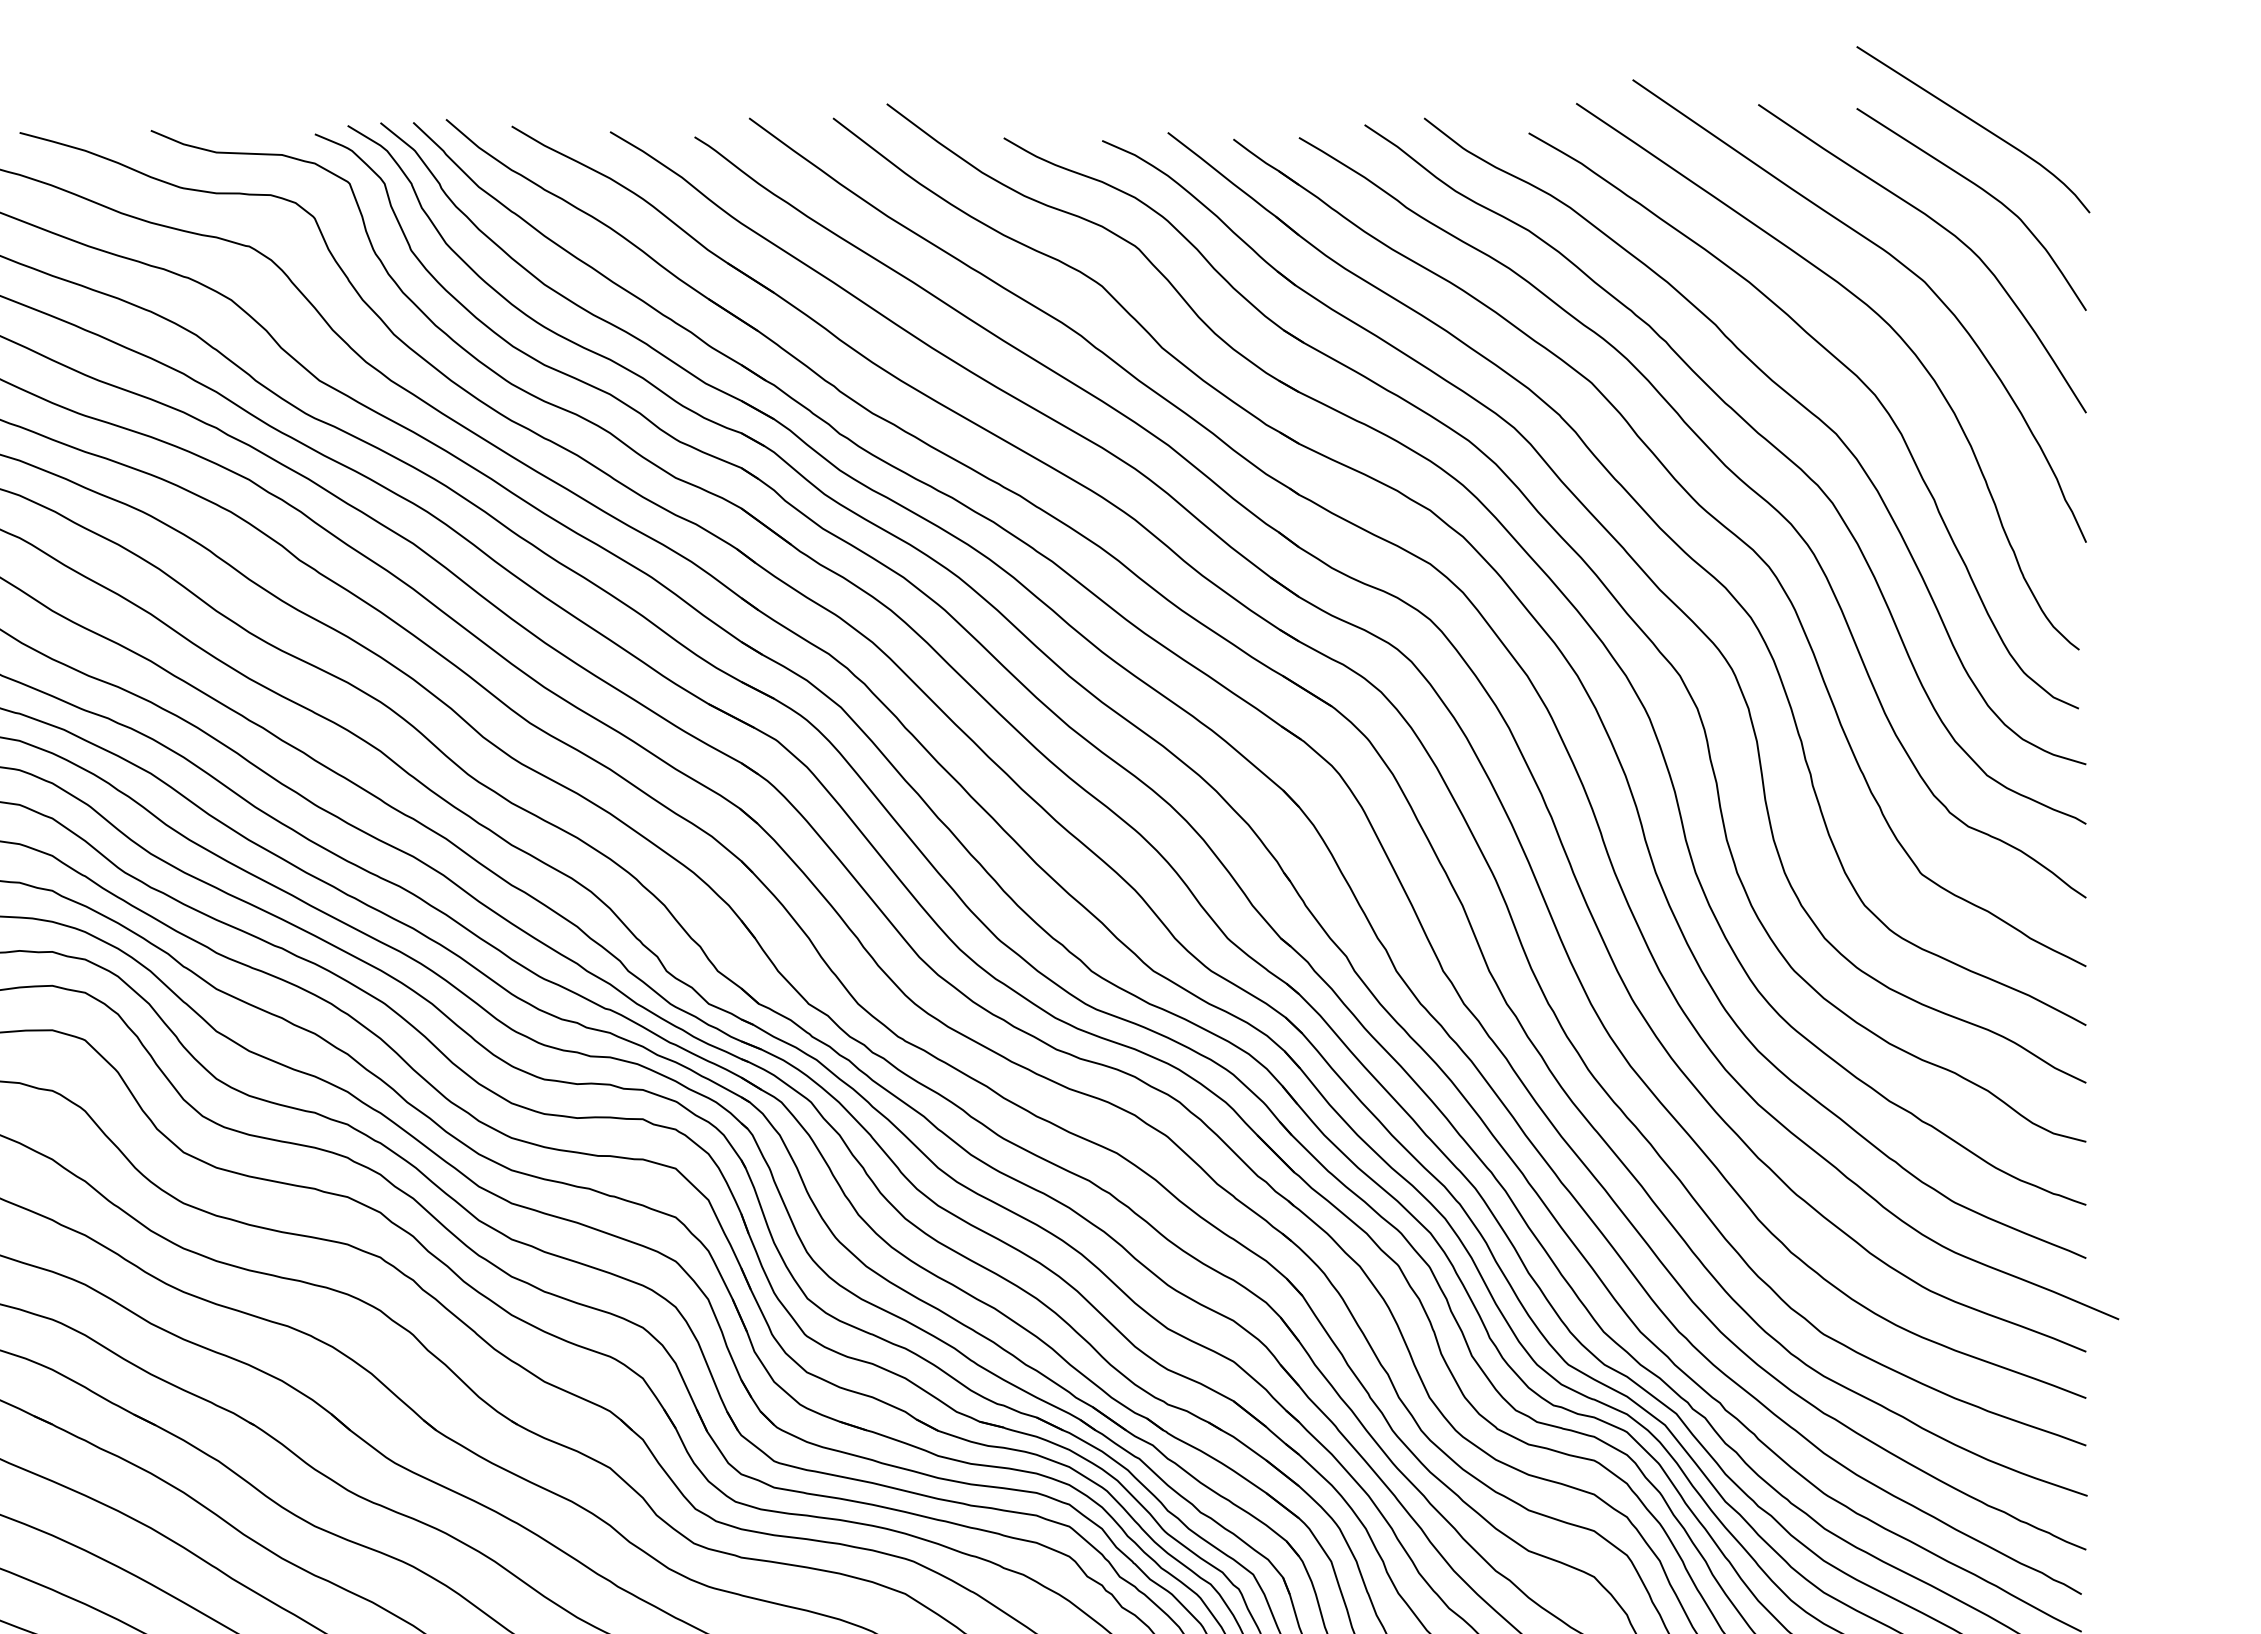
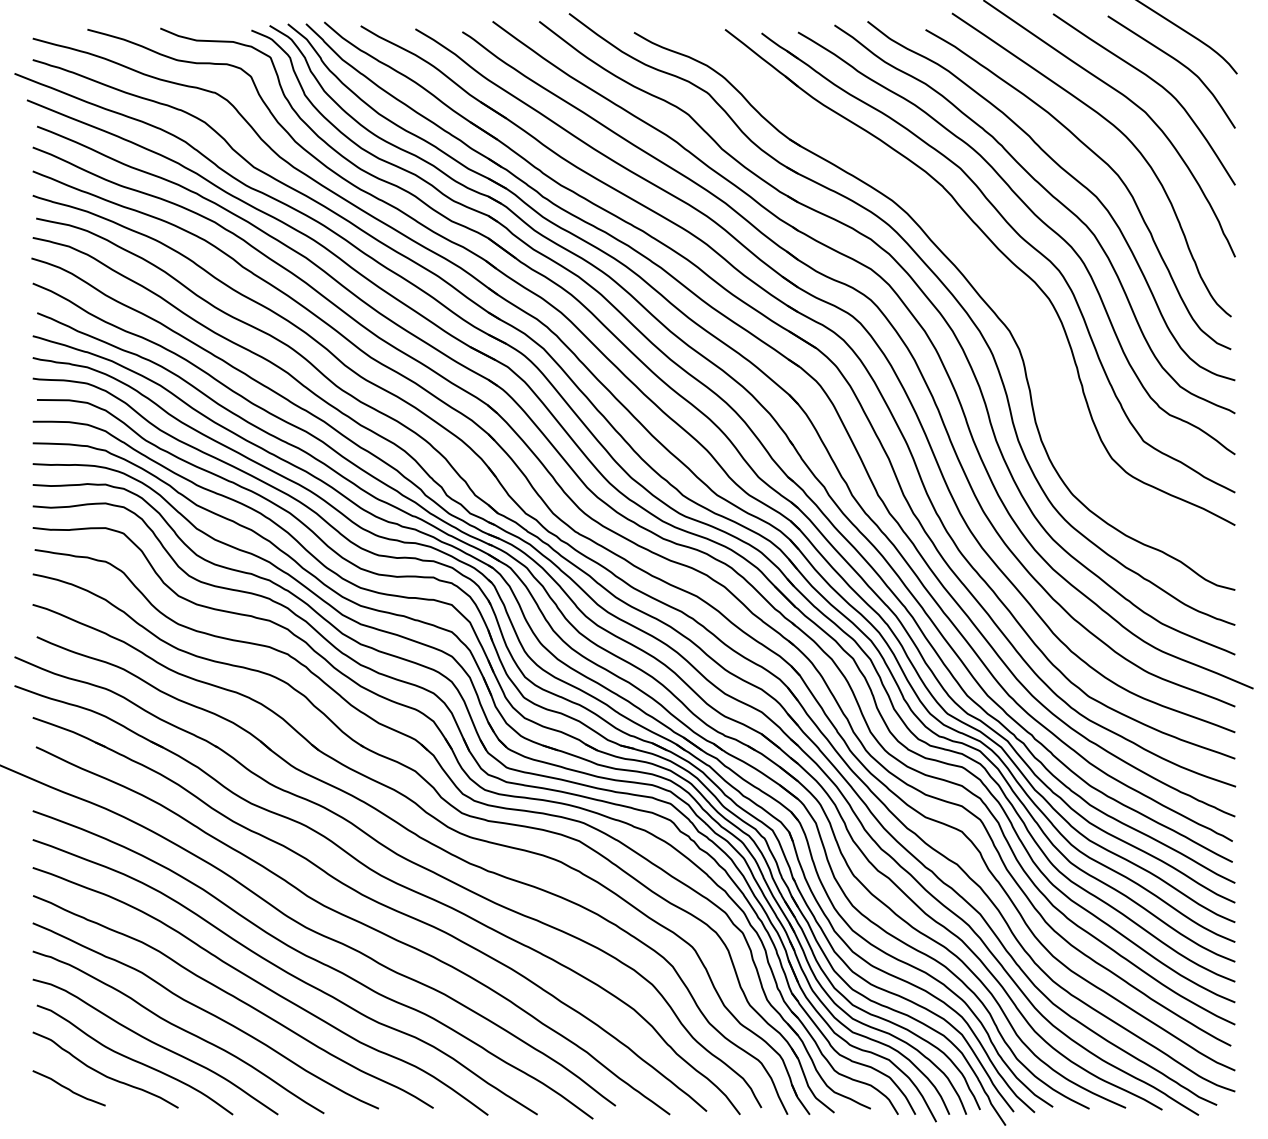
part: (1636, 566) -> (985, 270), removed

